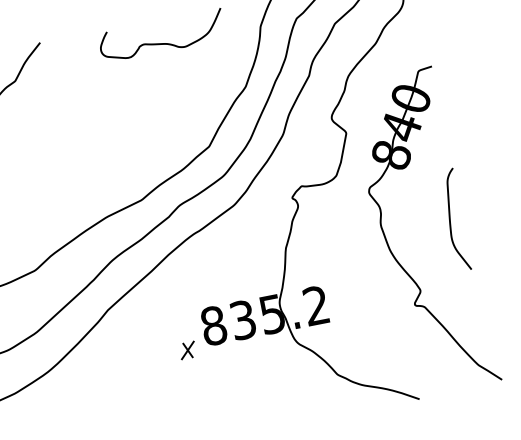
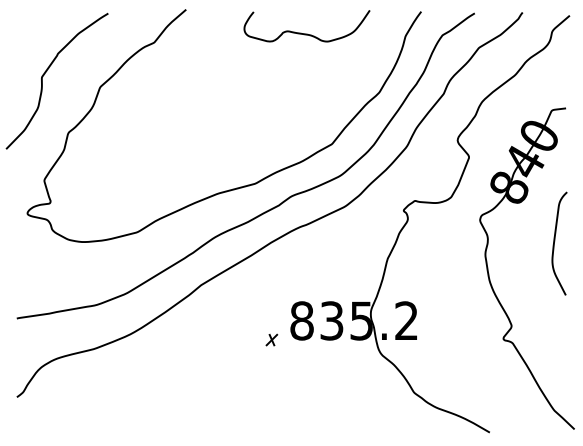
curve: (451, 218) -> (555, 241), moved
part: (187, 349) -> (271, 339), size x0.7

